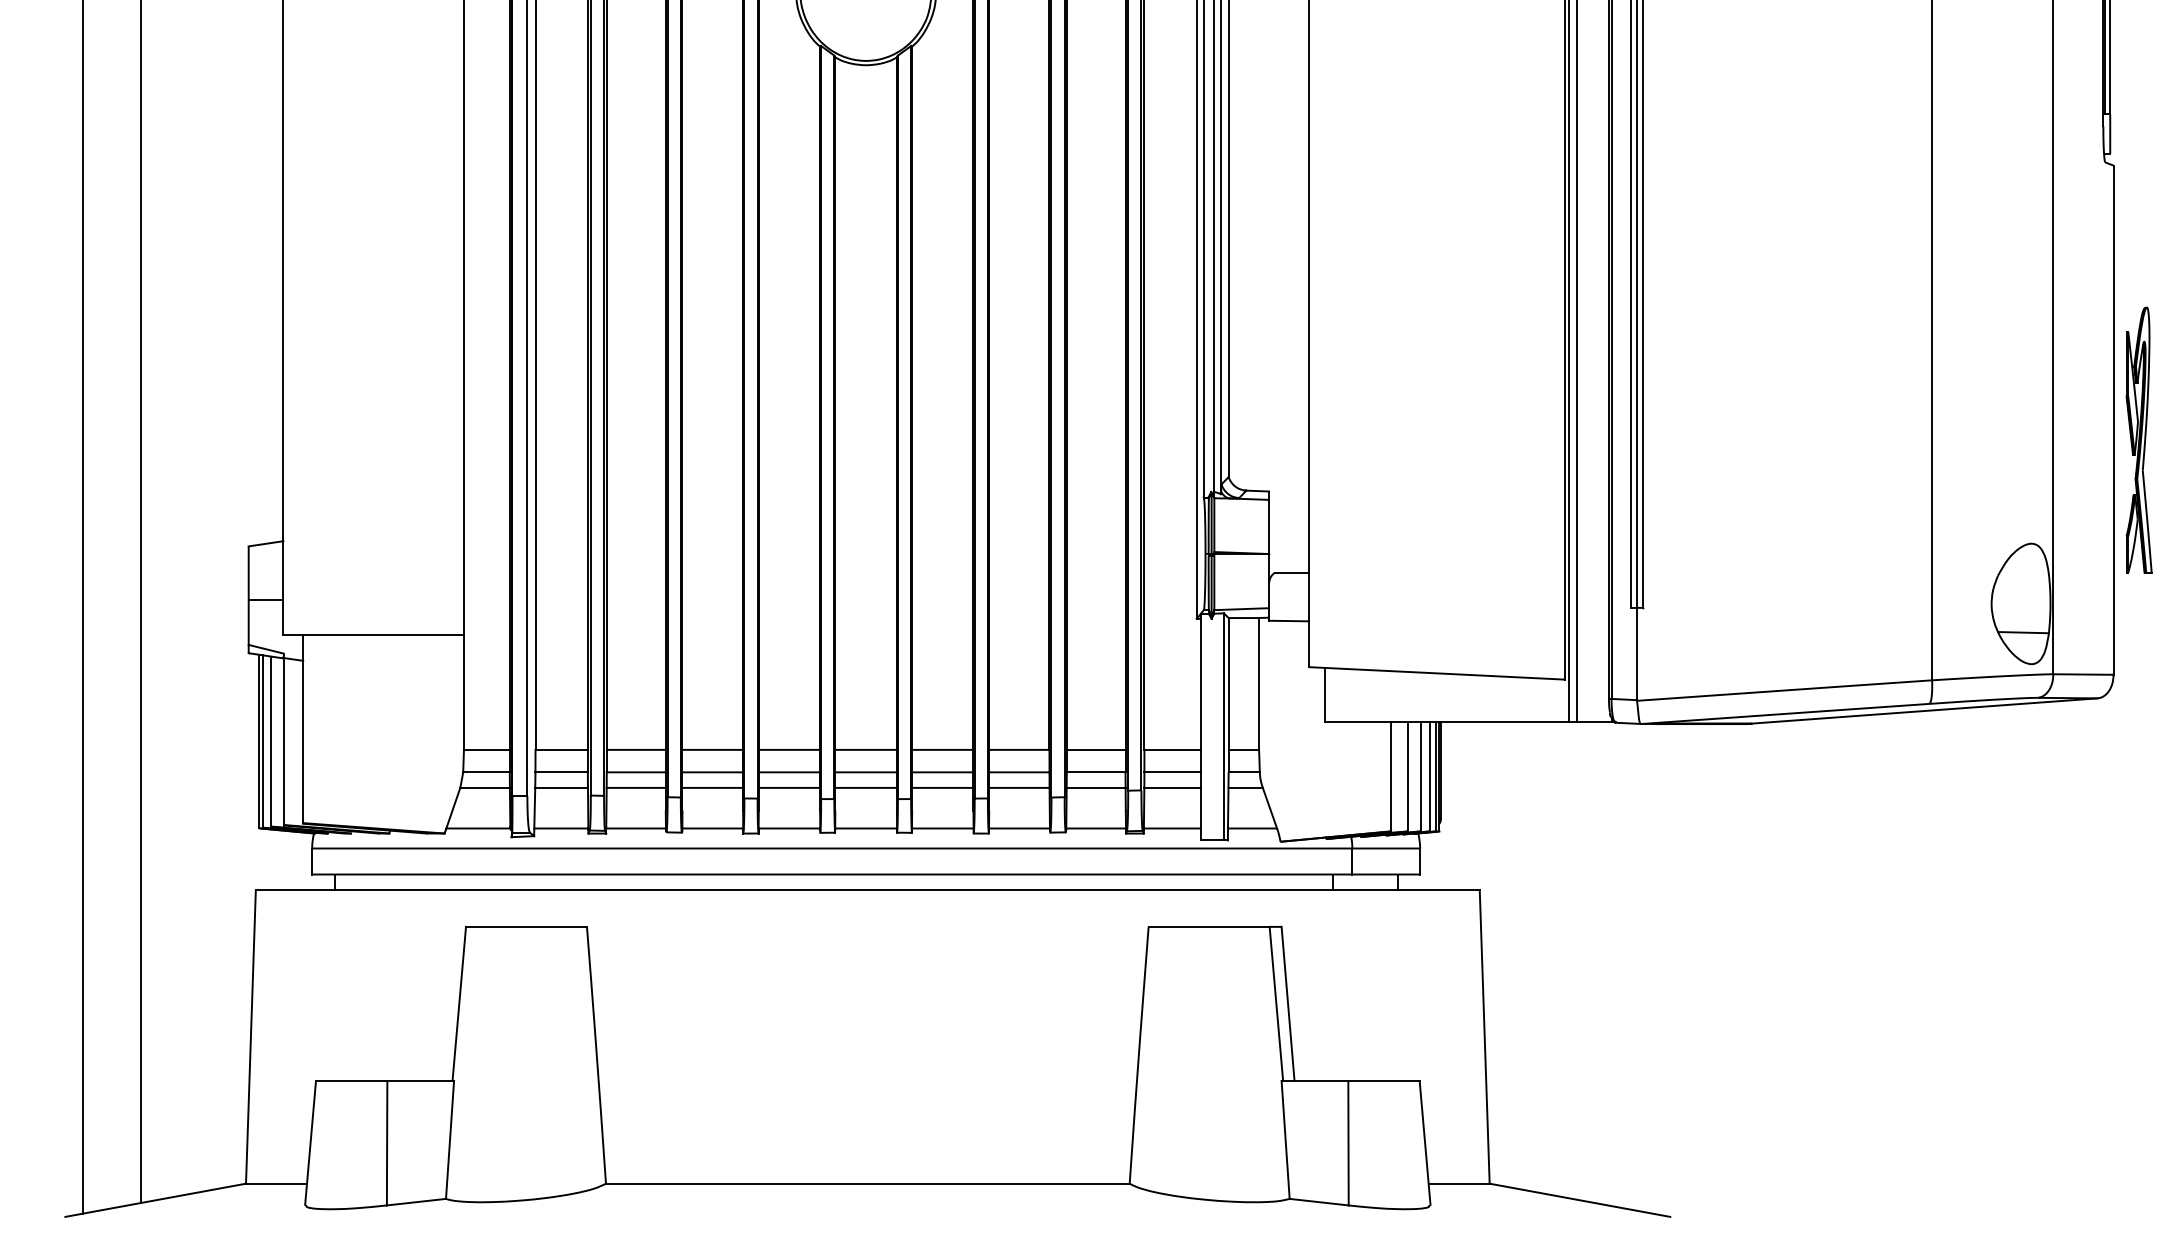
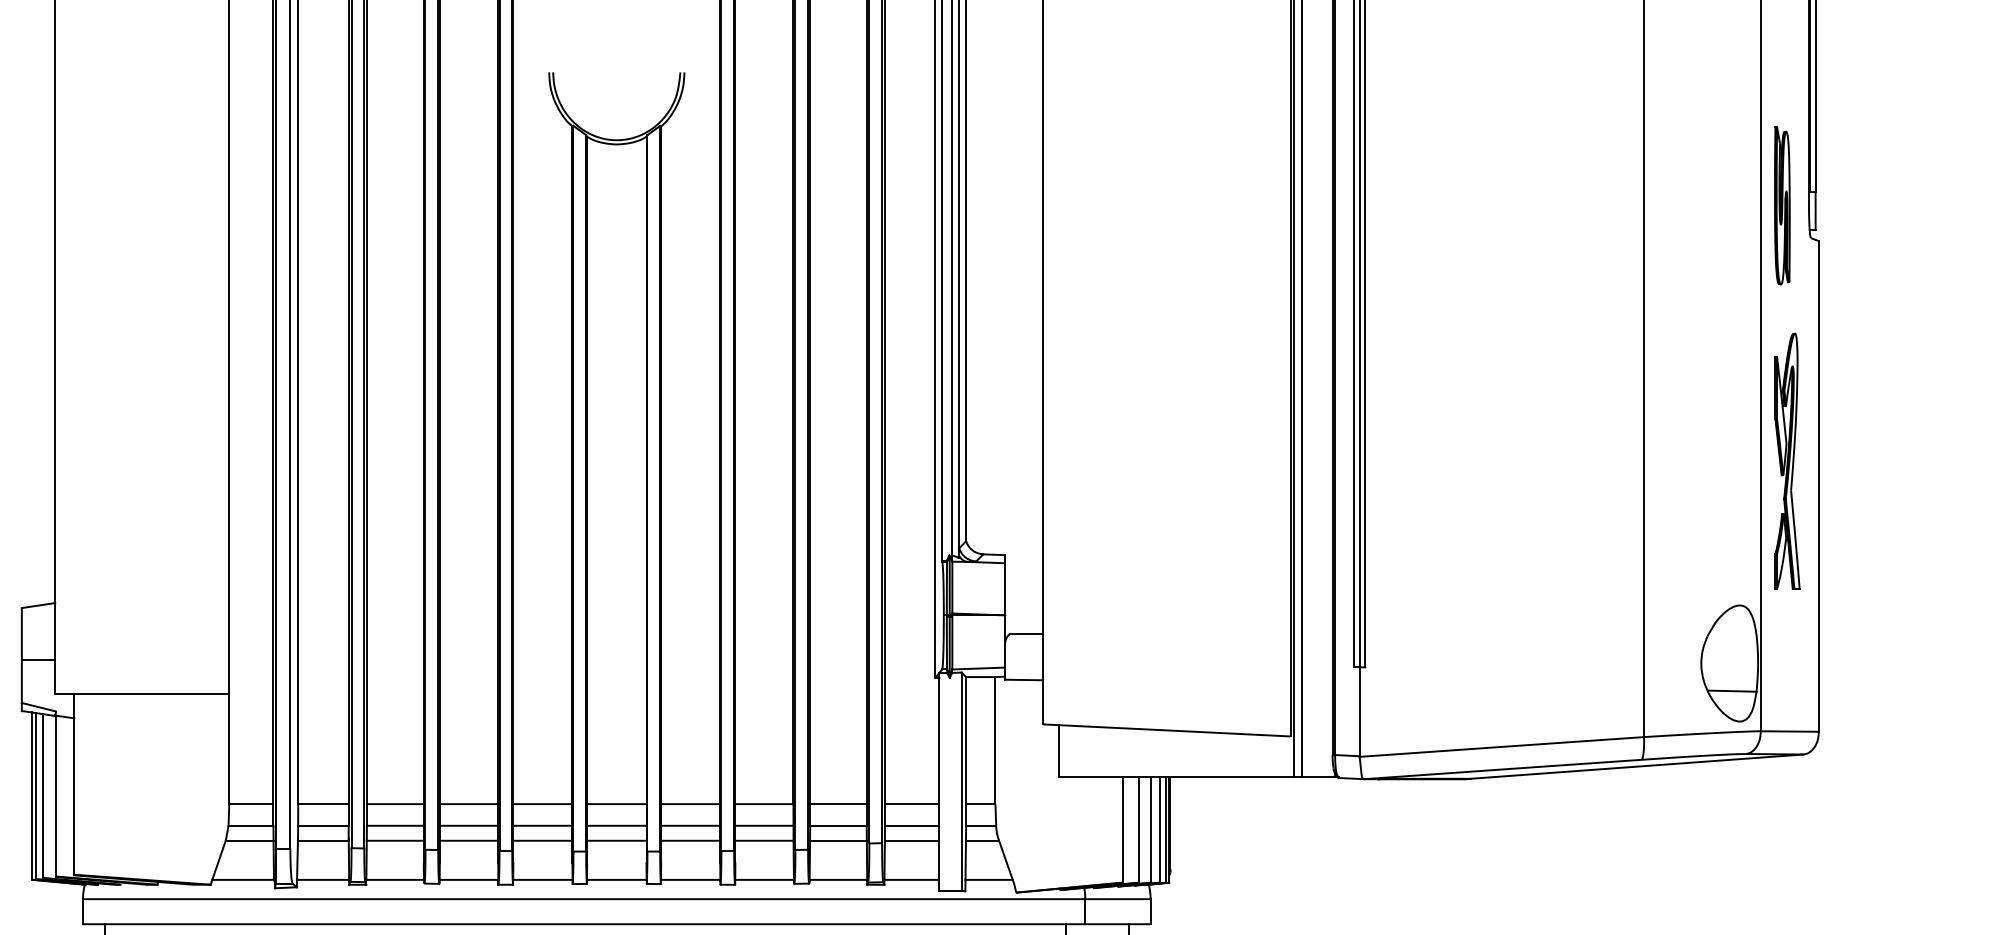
part: (2075, 128) -> (1782, 205), added
part: (2138, 439) -> (1786, 460), moved

